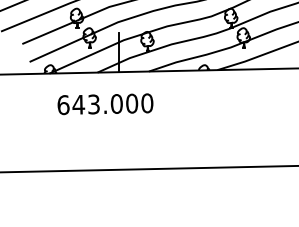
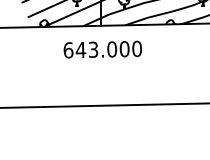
text: (105, 104) -> (102, 49), moved

